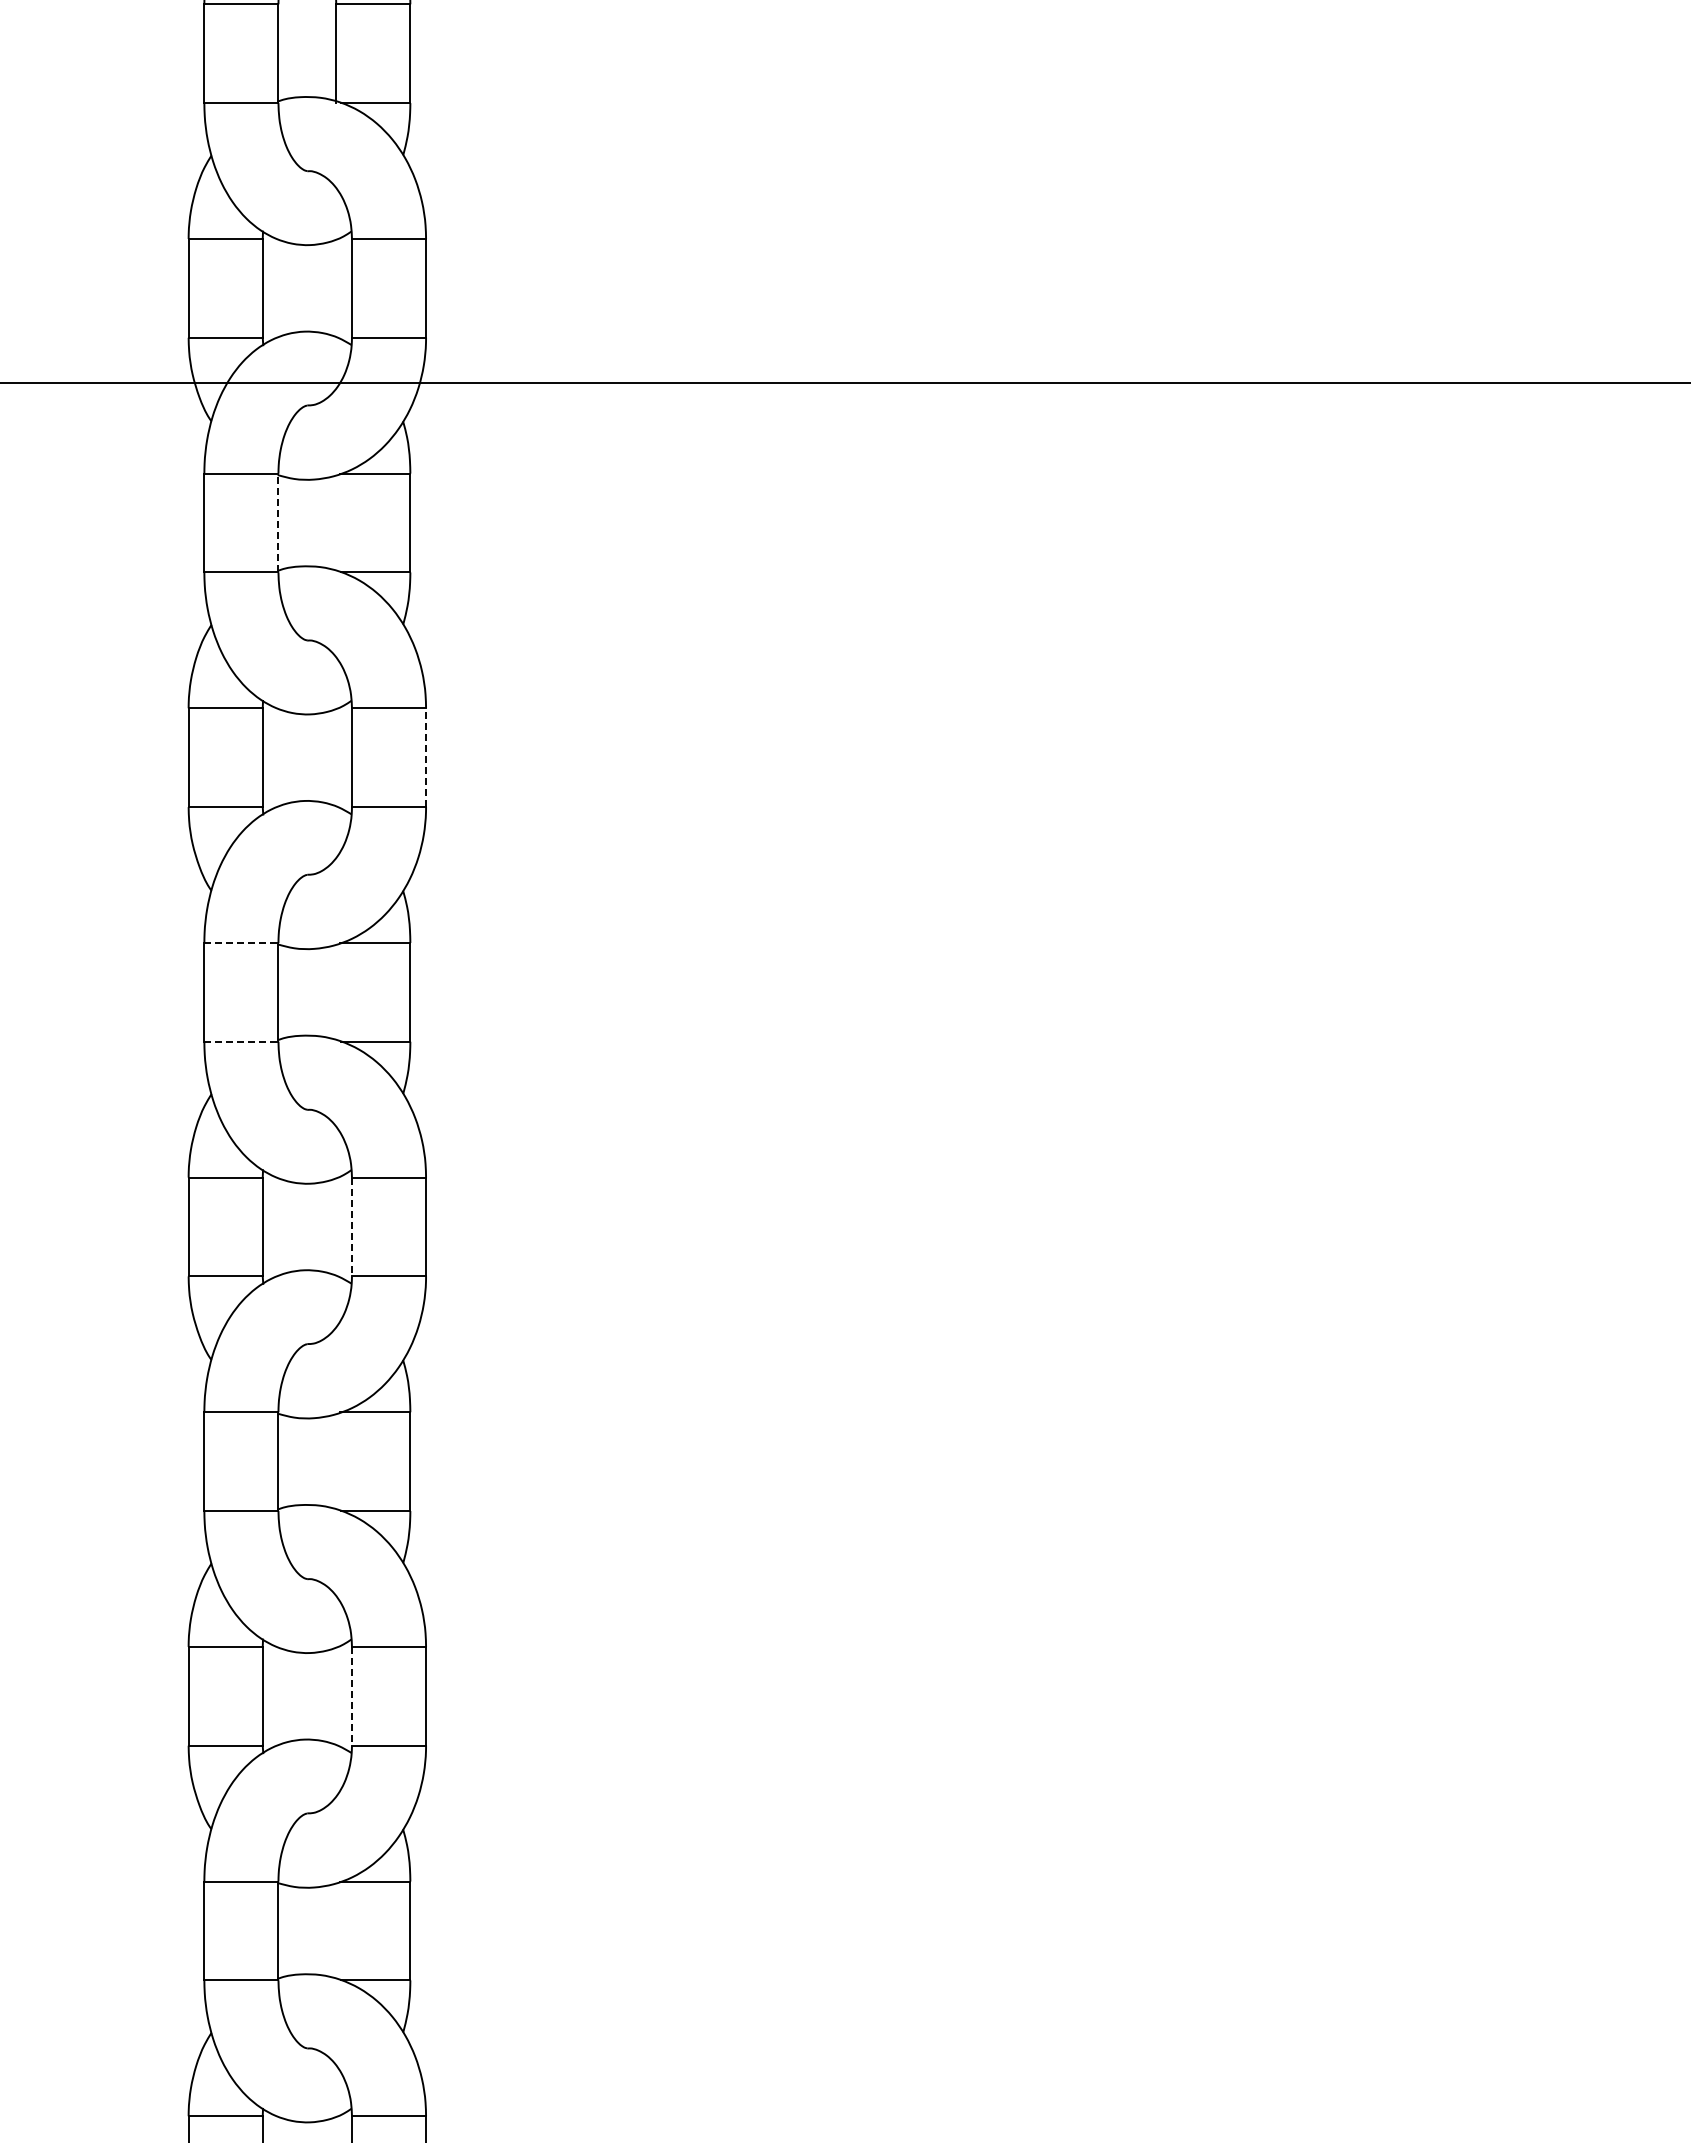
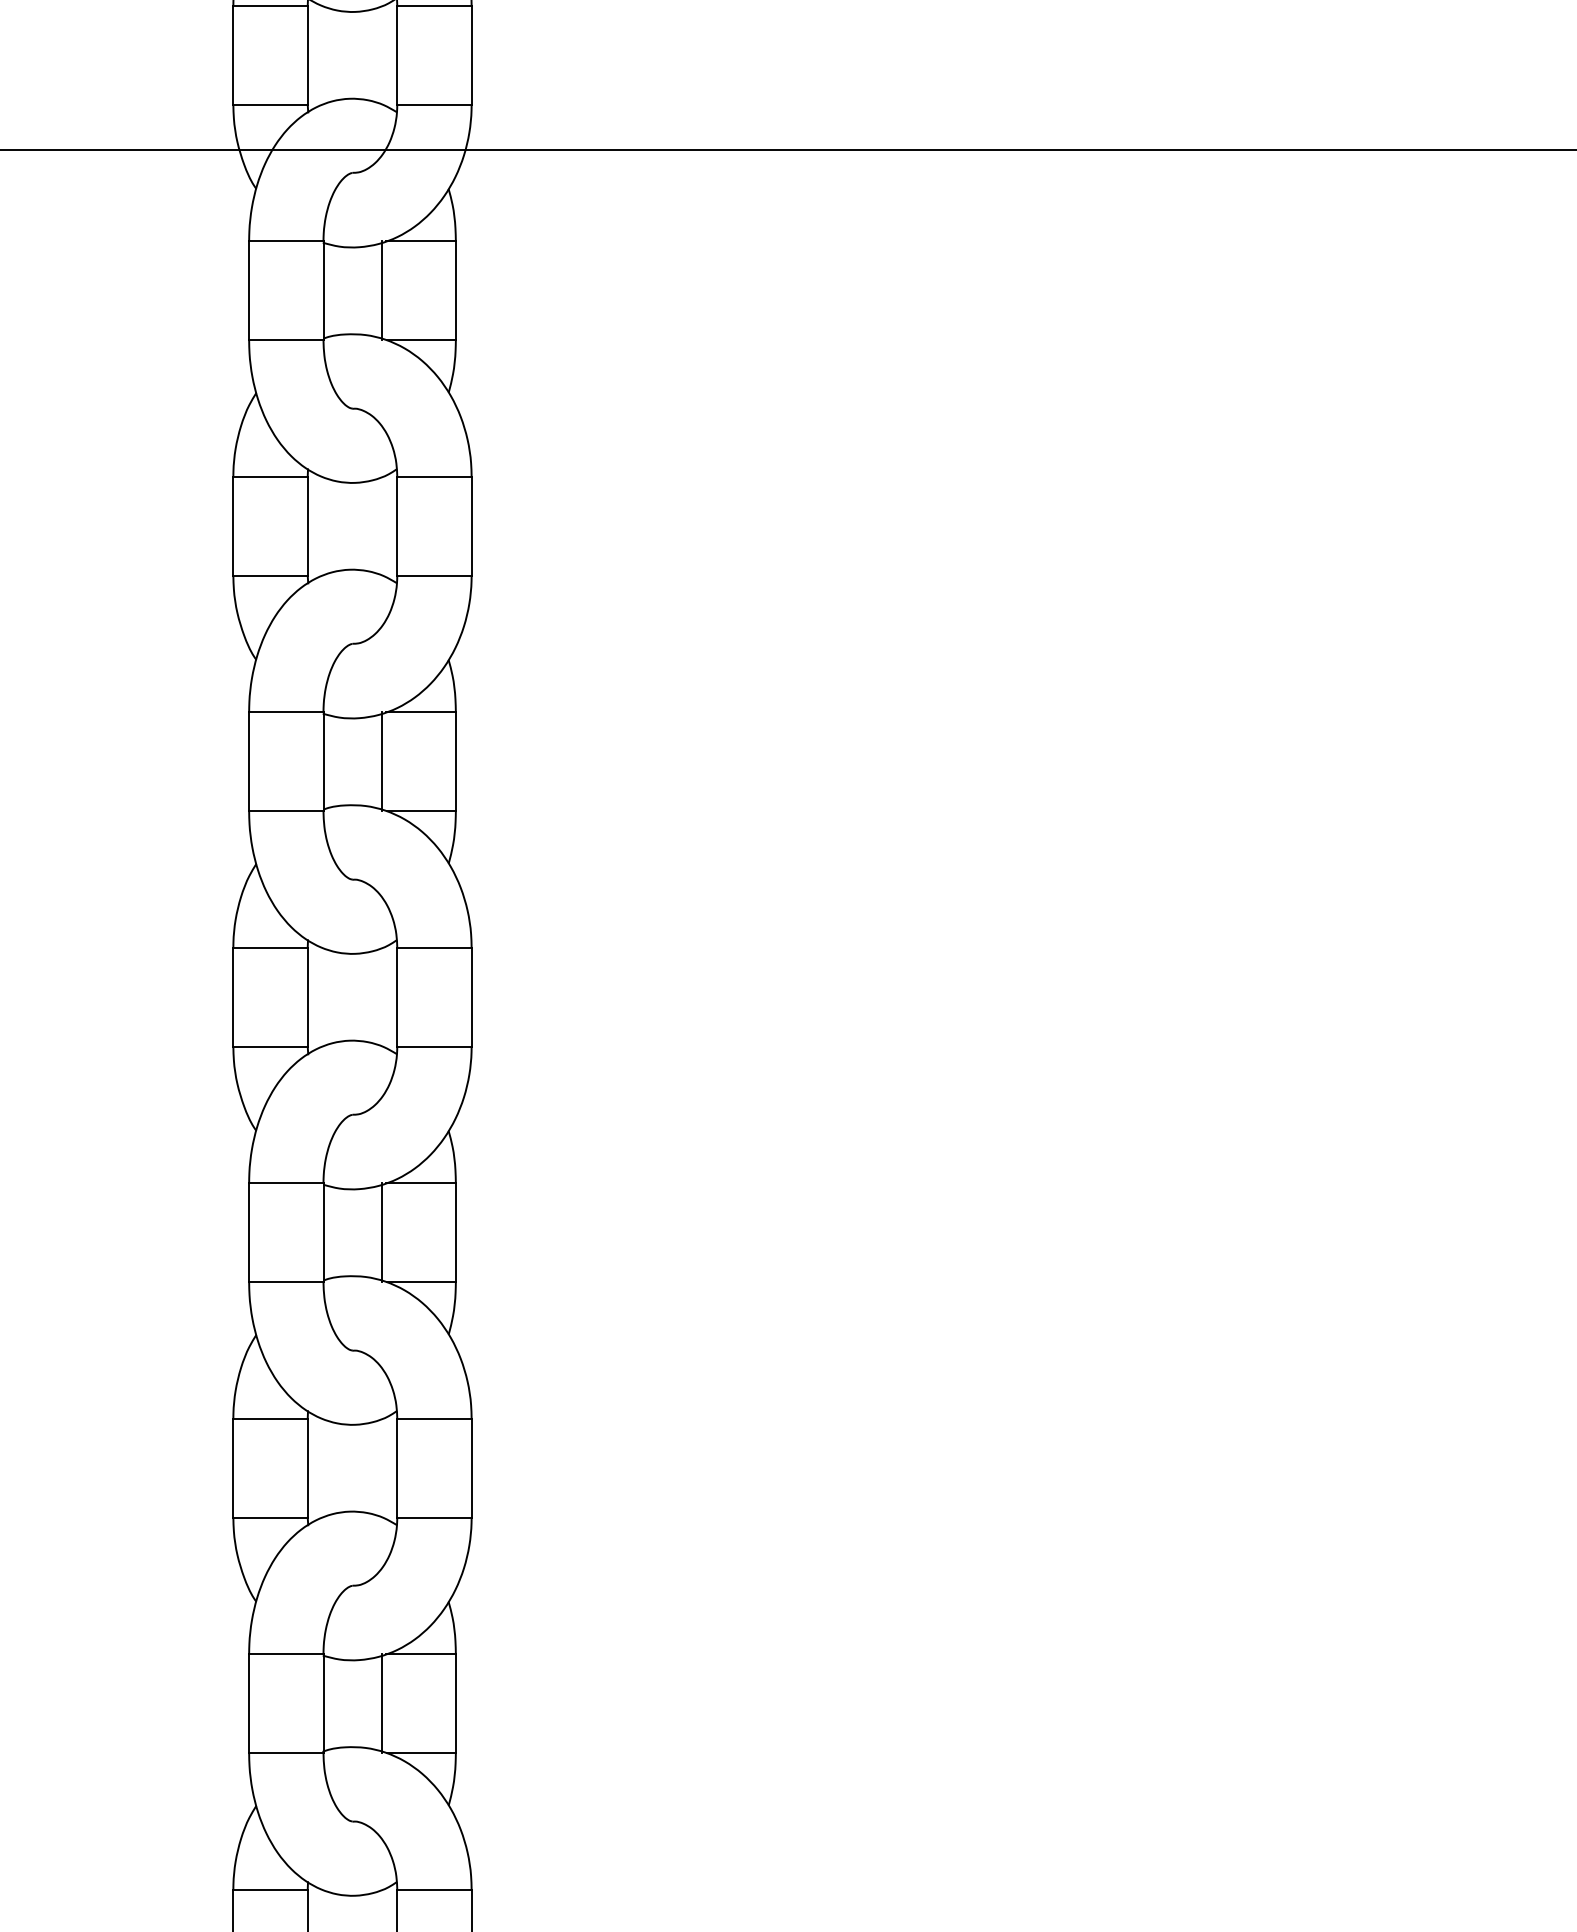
line: (278, 522) -> (323, 290), dashed -> solid
line: (336, 522) -> (381, 290), added
line: (426, 757) -> (472, 526), dashed -> solid
line: (241, 942) -> (286, 711), dashed -> solid
line: (336, 991) -> (381, 760), added
line: (241, 1041) -> (286, 811), dashed -> solid
line: (351, 1227) -> (396, 997), dashed -> solid
line: (336, 1461) -> (381, 1232), added
line: (351, 1696) -> (396, 1468), dashed -> solid
line: (336, 1930) -> (381, 1703), added

